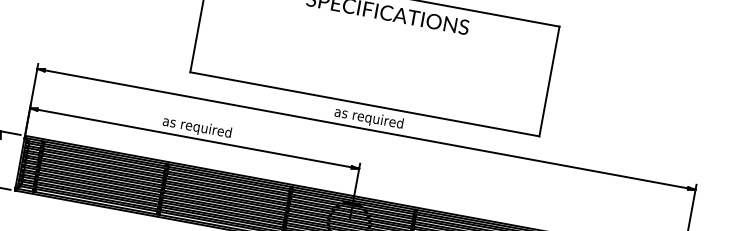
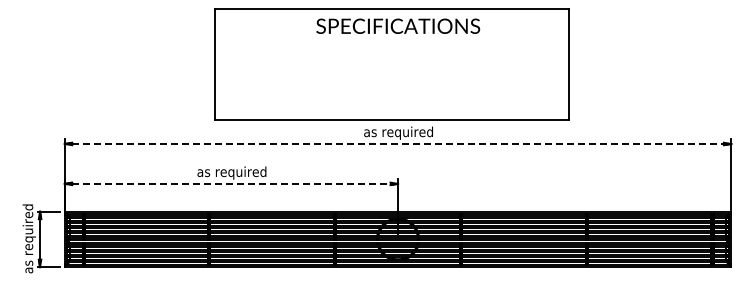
line: (366, 128) -> (398, 143), solid -> dashed
line: (194, 138) -> (231, 183), solid -> dashed

